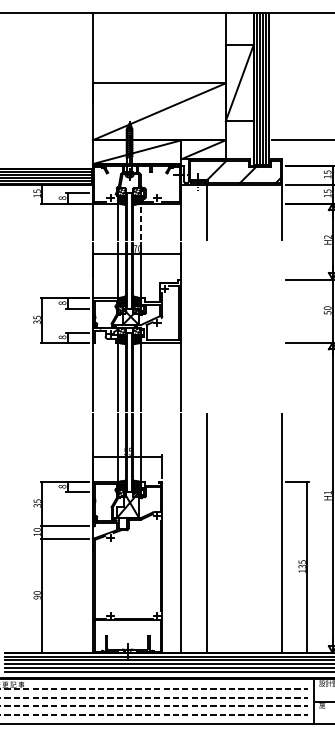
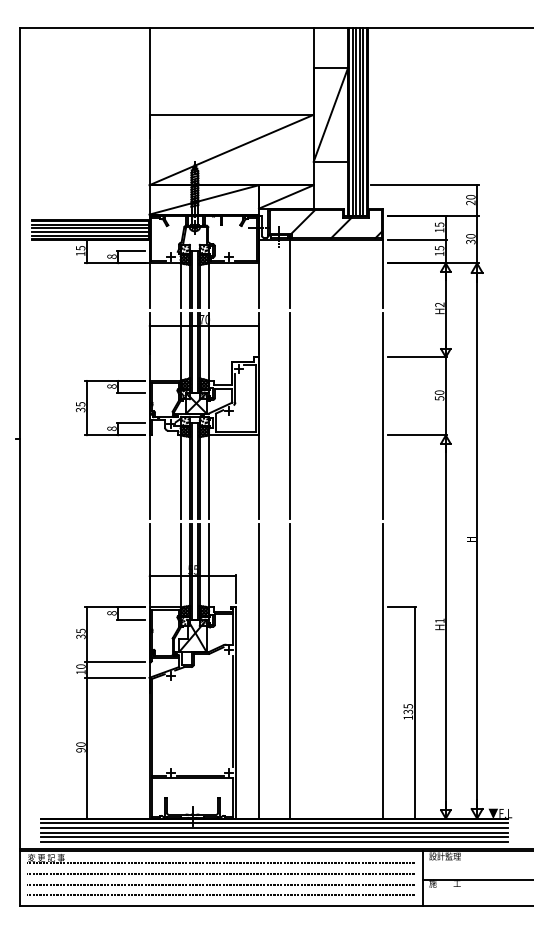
line: (140, 221) -> (208, 285), dashed -> solid
line: (206, 326) -> (290, 415), added
line: (282, 326) -> (383, 415), added

